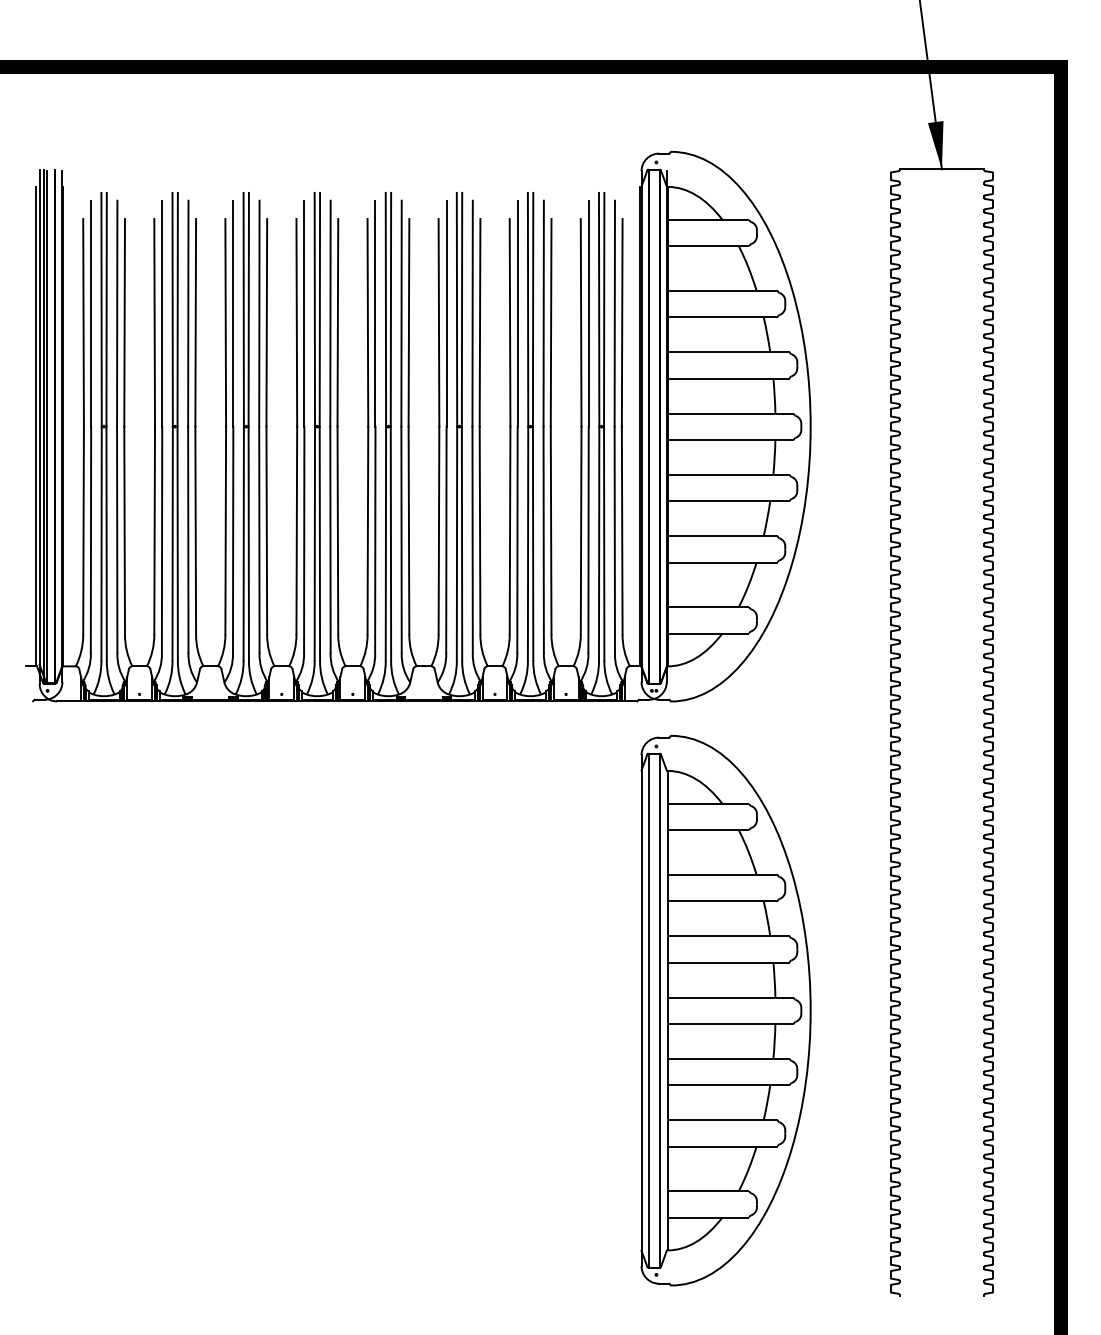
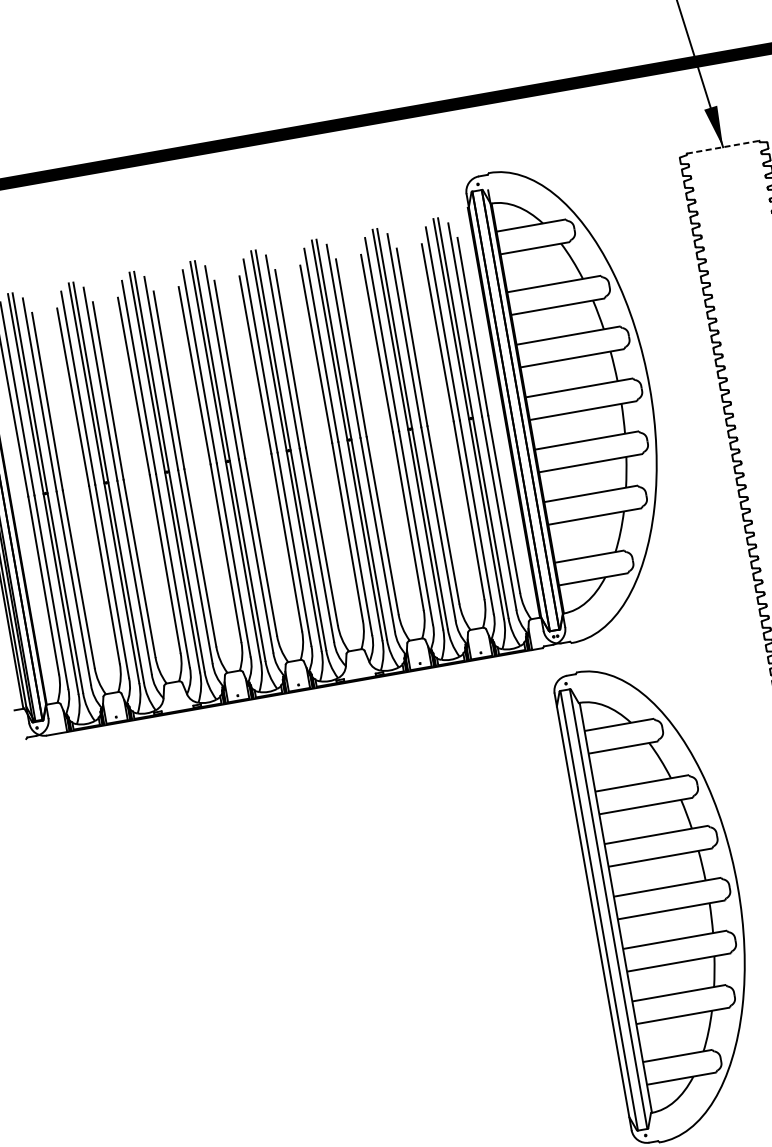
line: (942, 169) -> (723, 147), solid -> dashed

